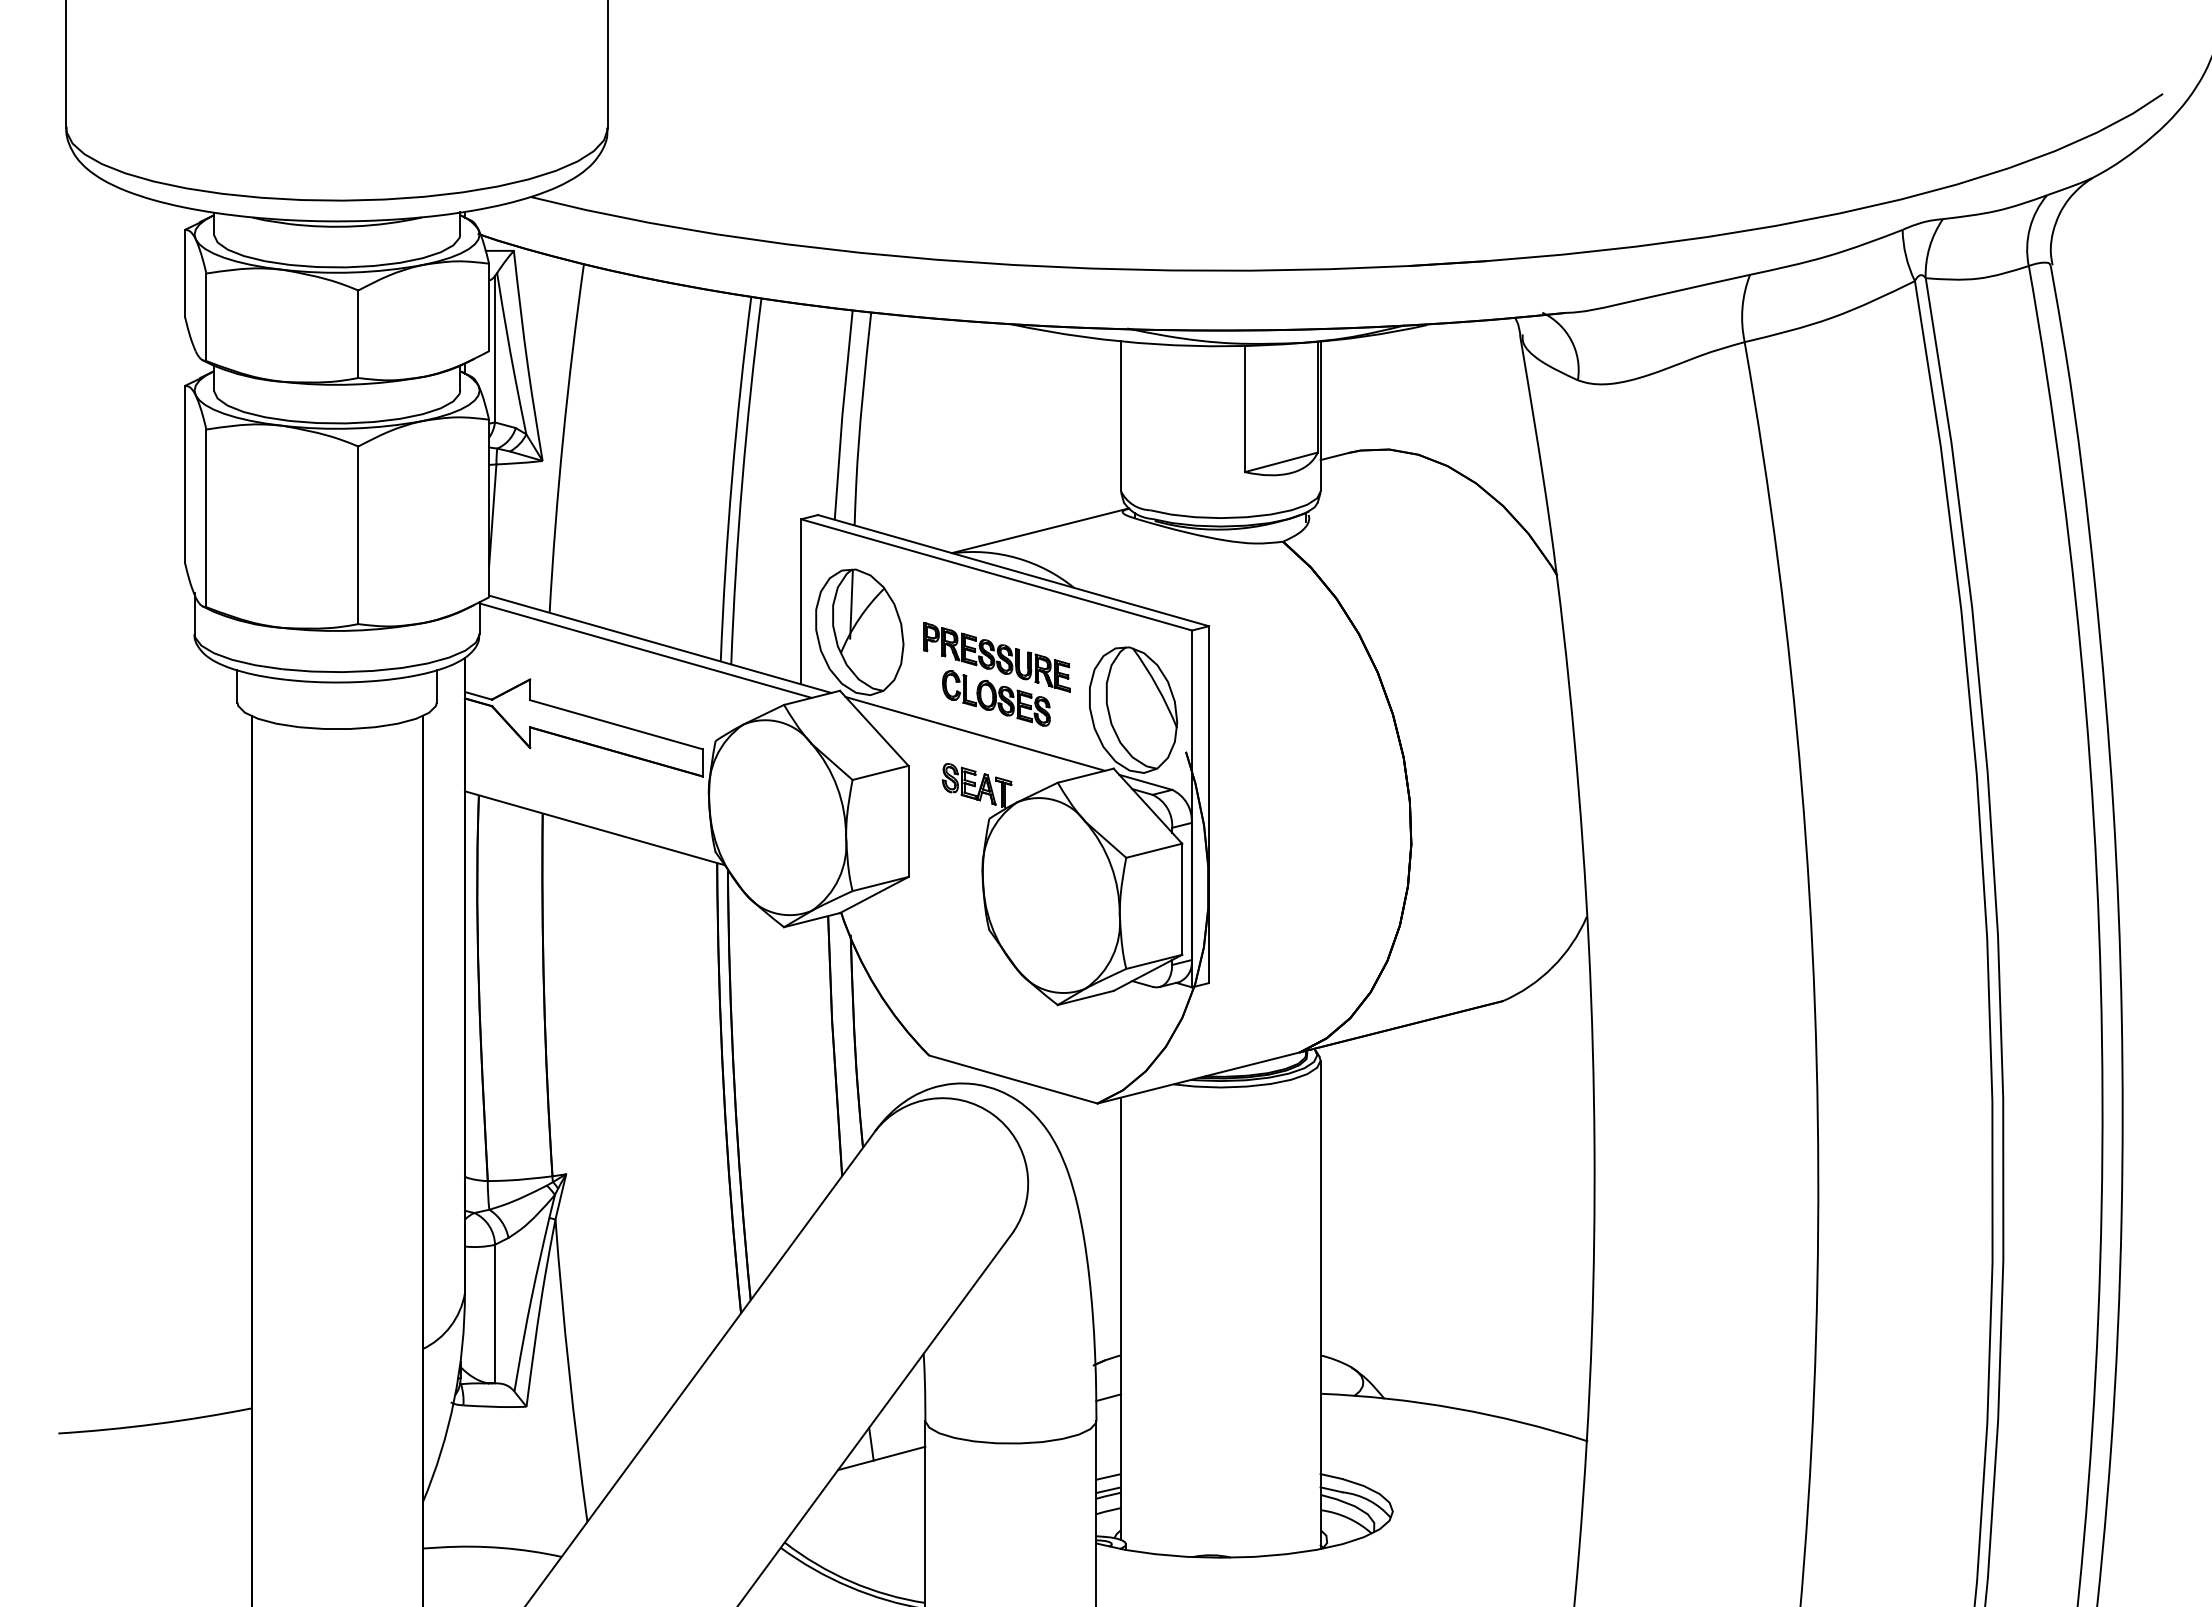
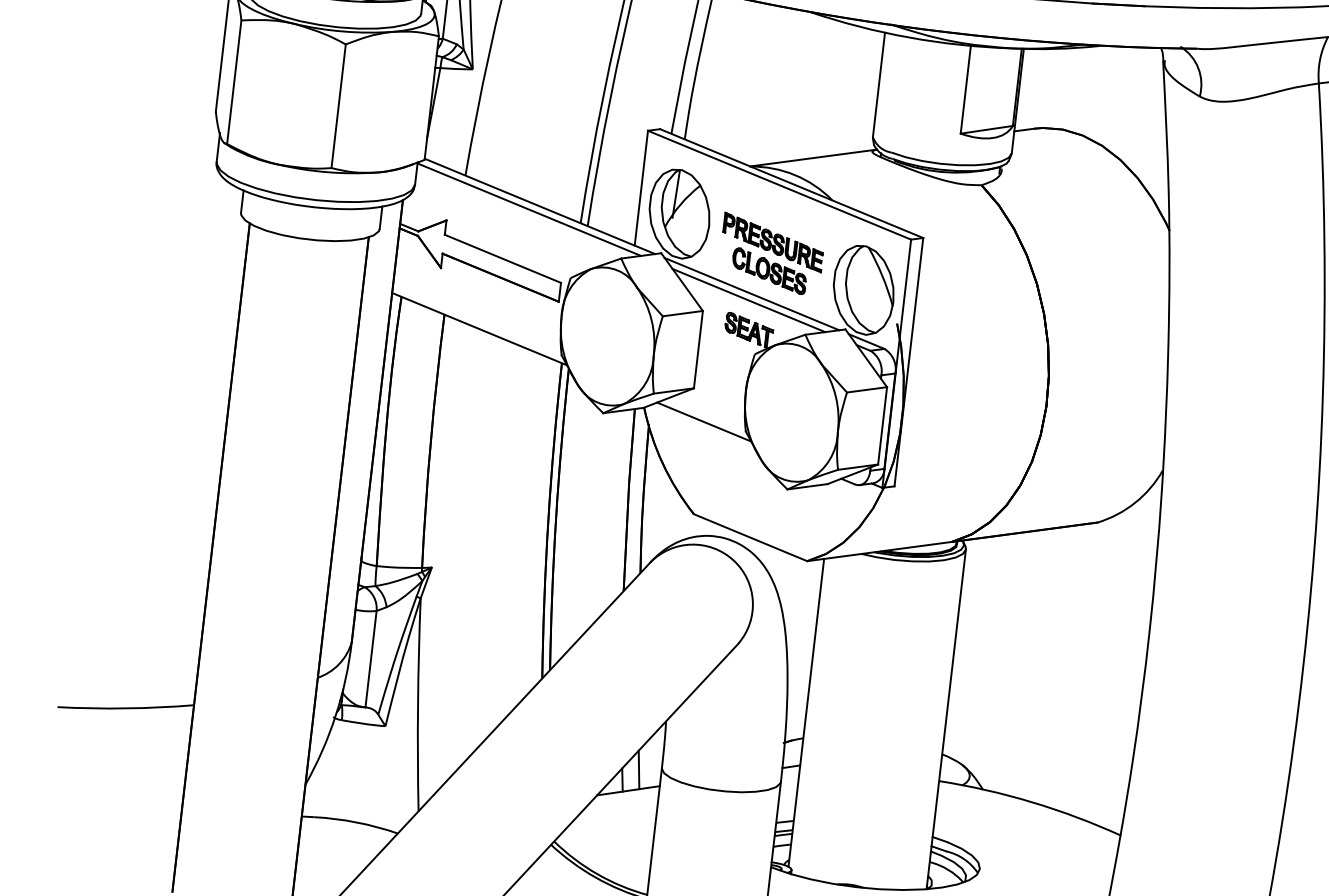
line: (971, 743) -> (748, 300), added
line: (928, 923) -> (704, 422), added
line: (892, 1426) -> (638, 769), added

